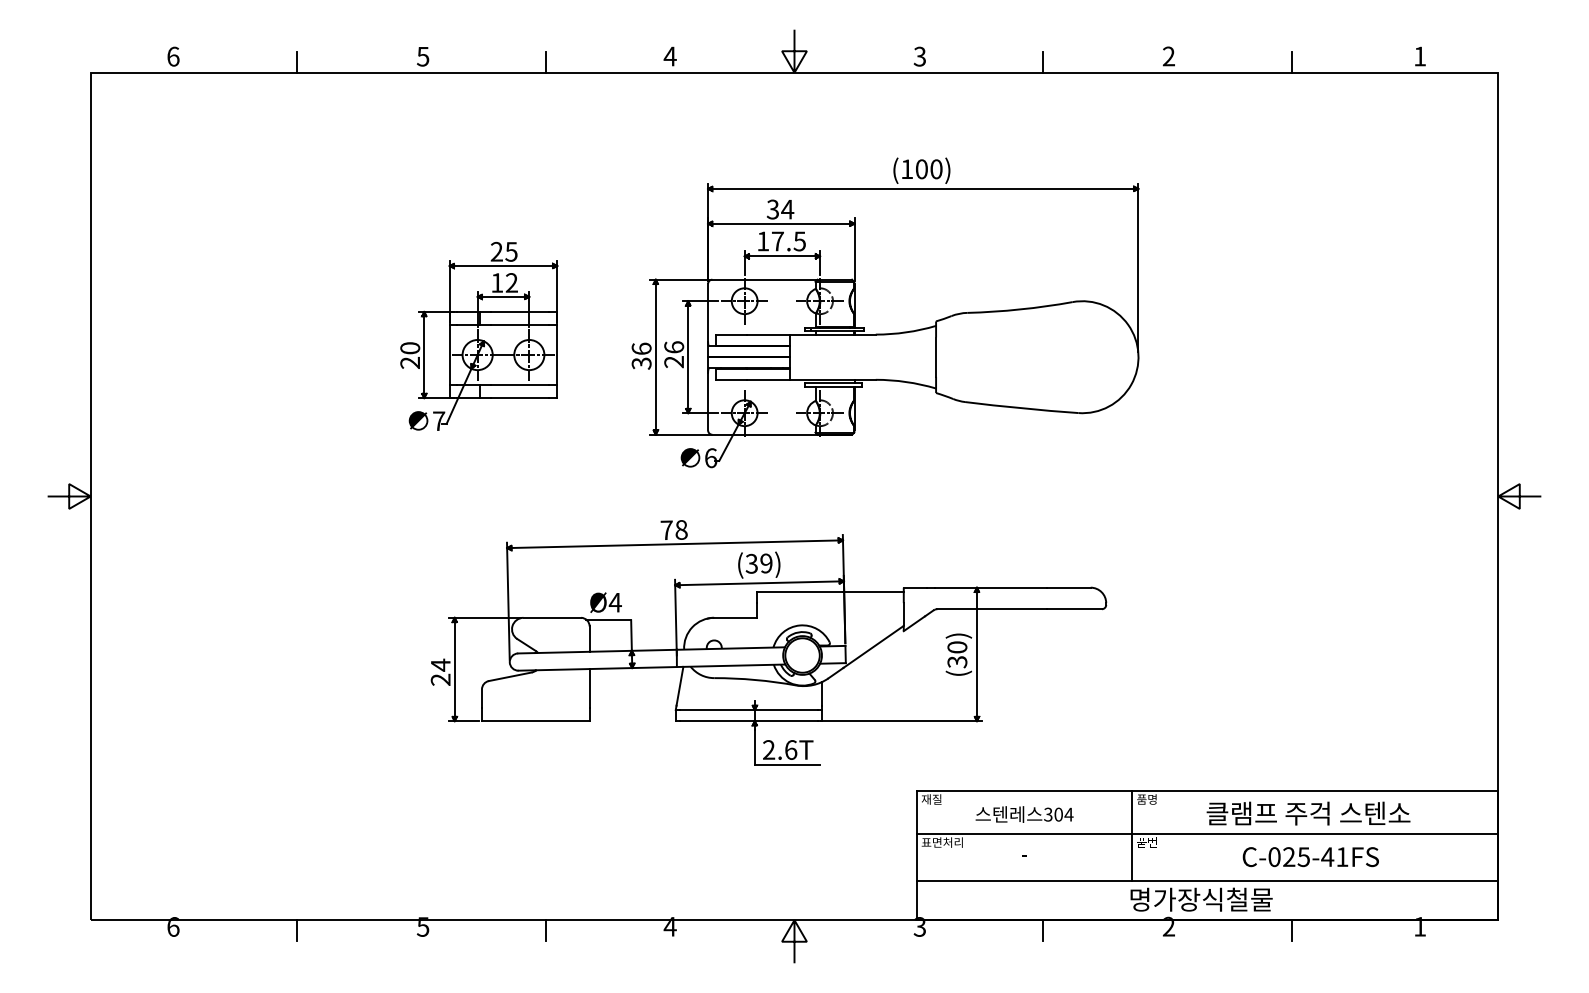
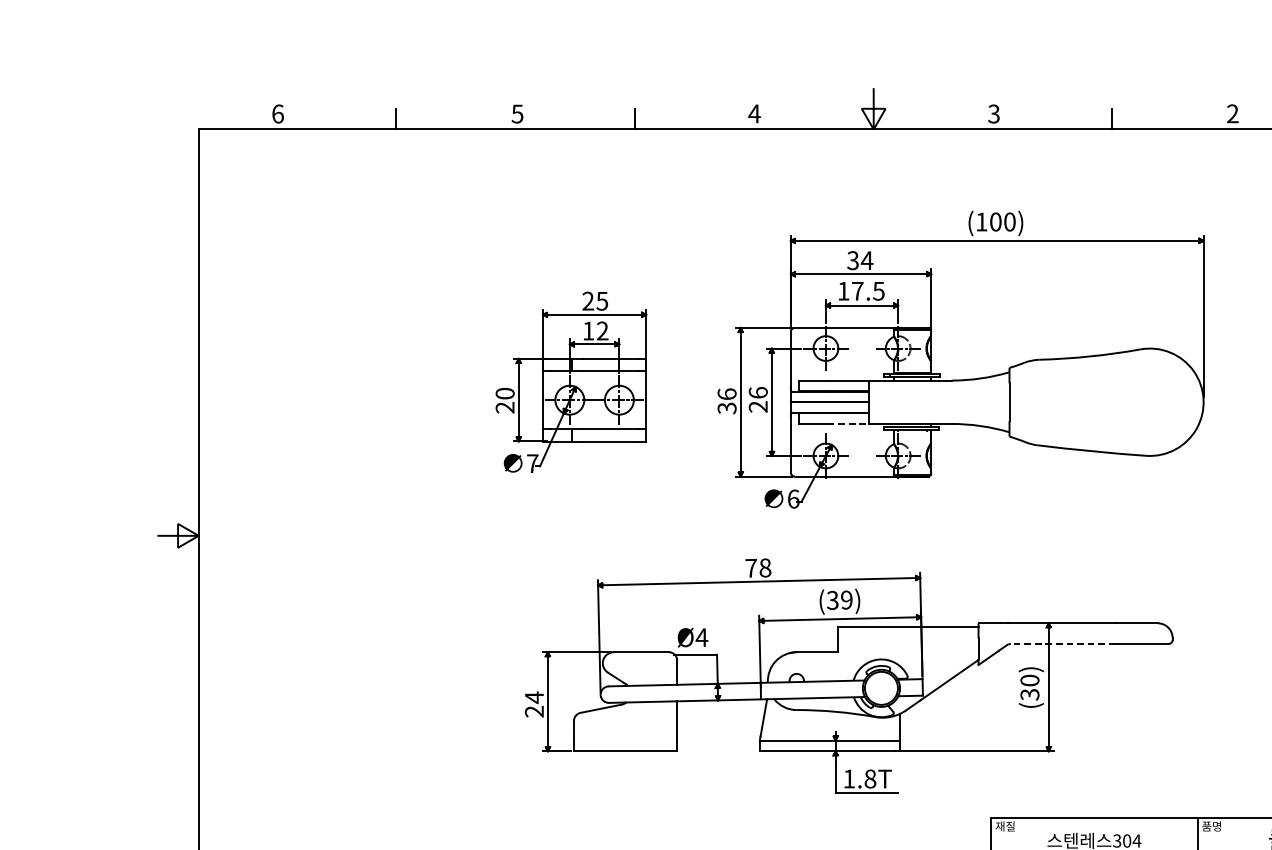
line: (768, 379) -> (848, 423), solid -> dashed
line: (991, 609) -> (1062, 644), solid -> dashed
text: (780, 749) -> (860, 778), 2.6T -> 1.8T

